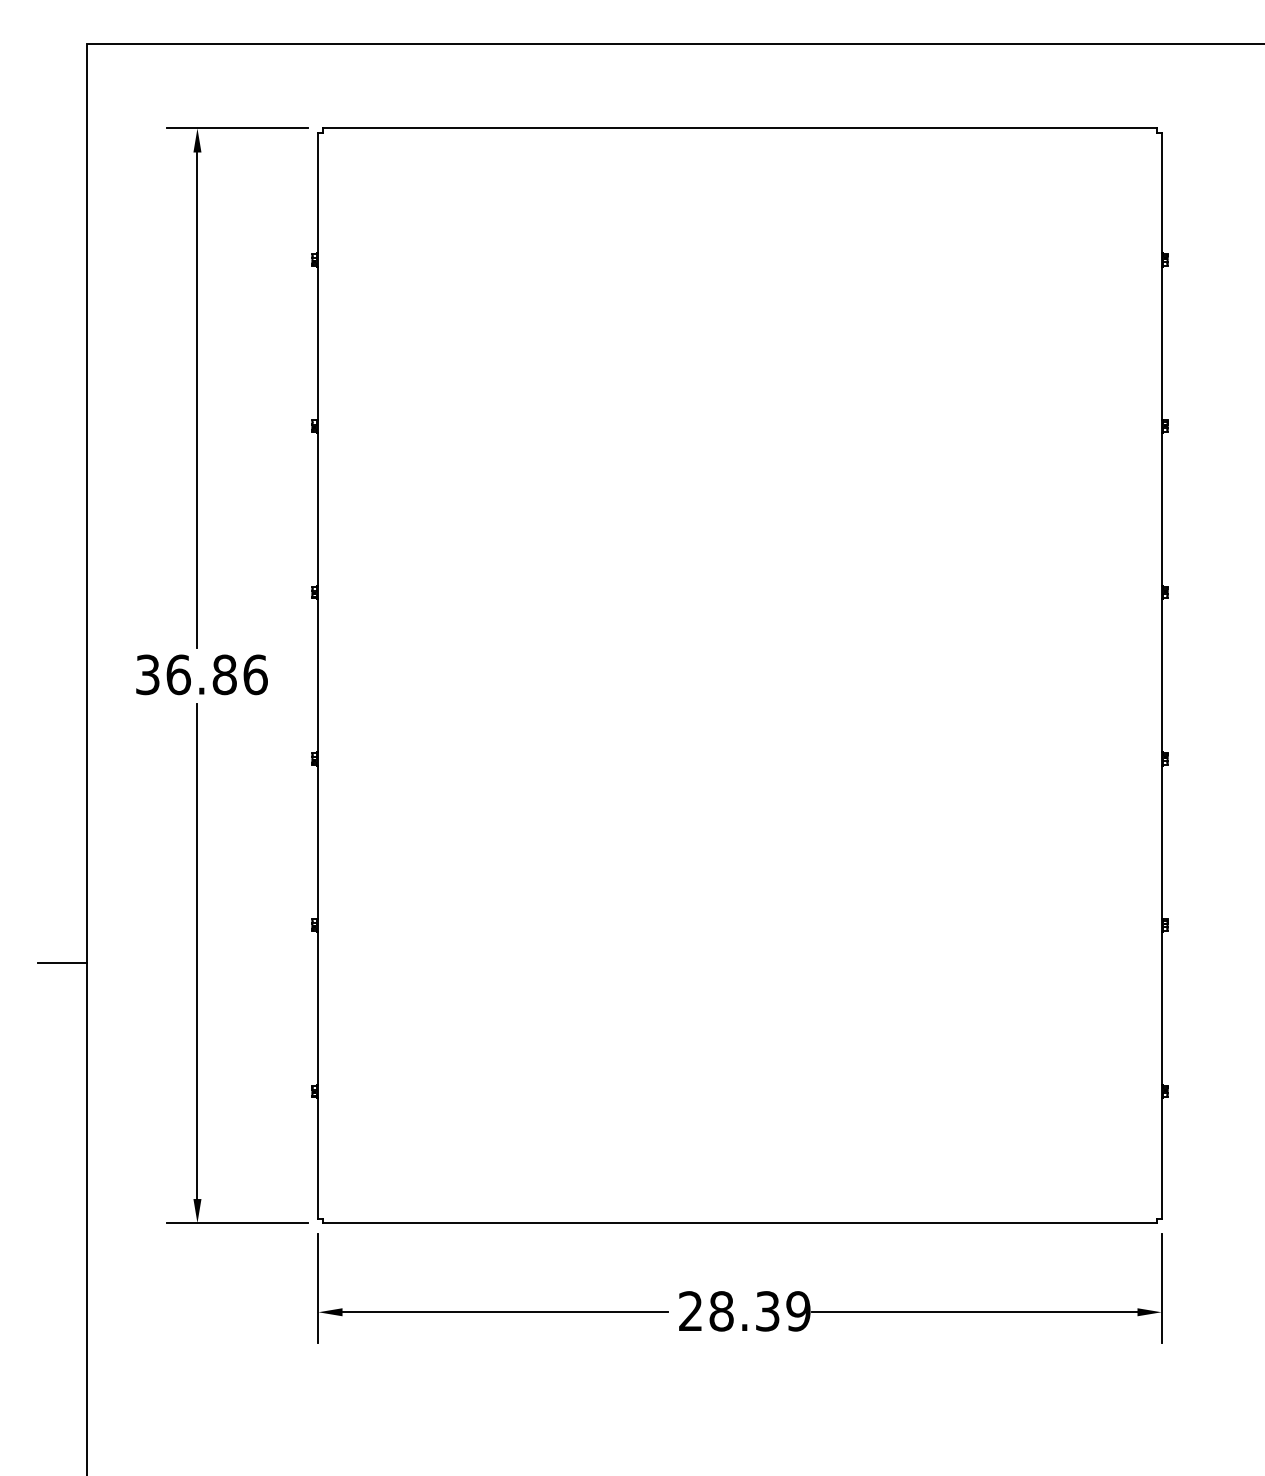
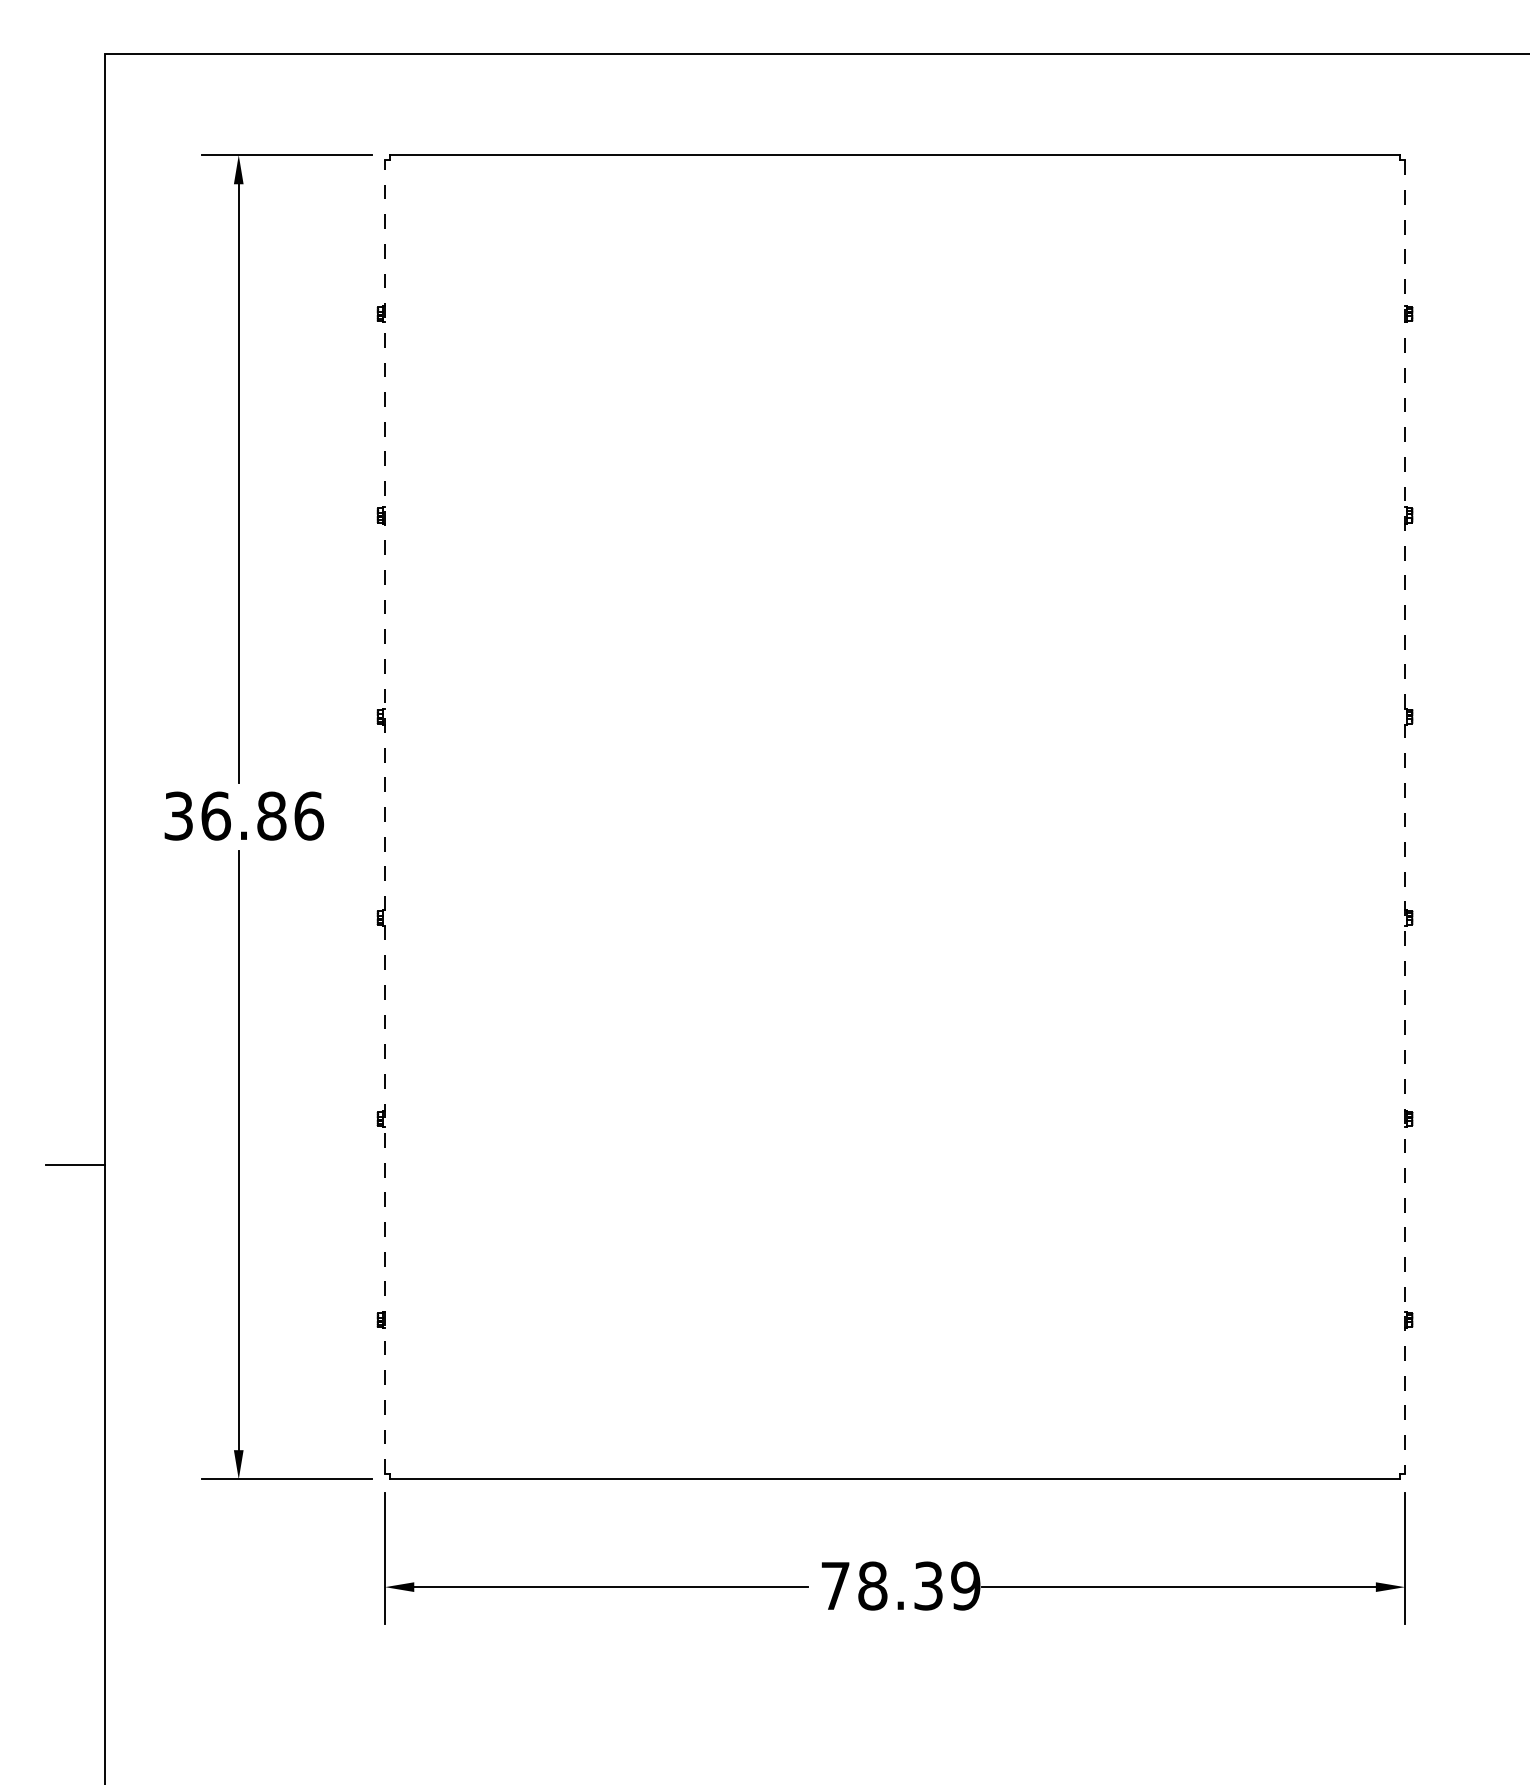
line: (318, 675) -> (385, 817), solid -> dashed
line: (1162, 675) -> (1405, 817), solid -> dashed
text: (690, 1310) -> (835, 1585), 28.39 -> 78.39

